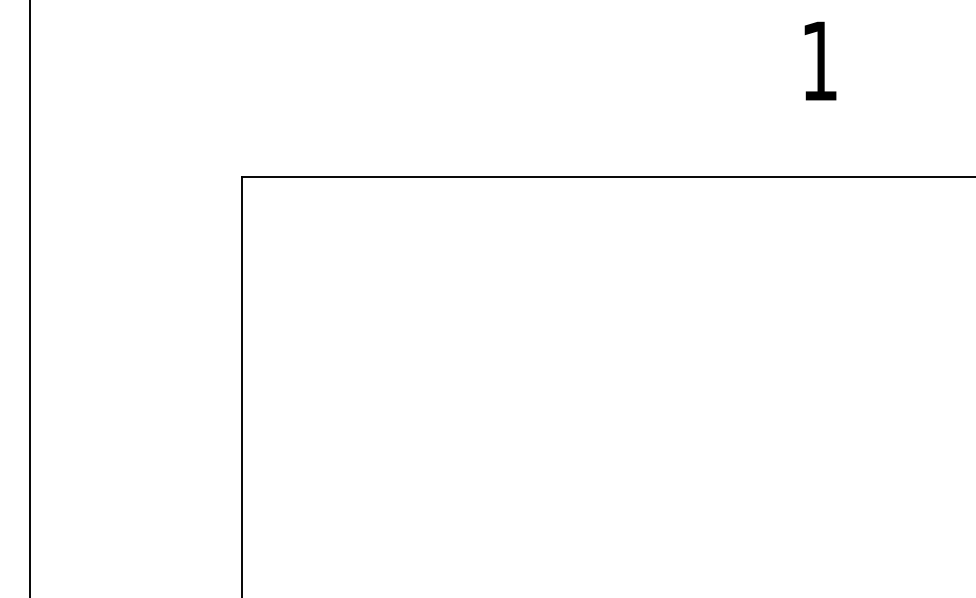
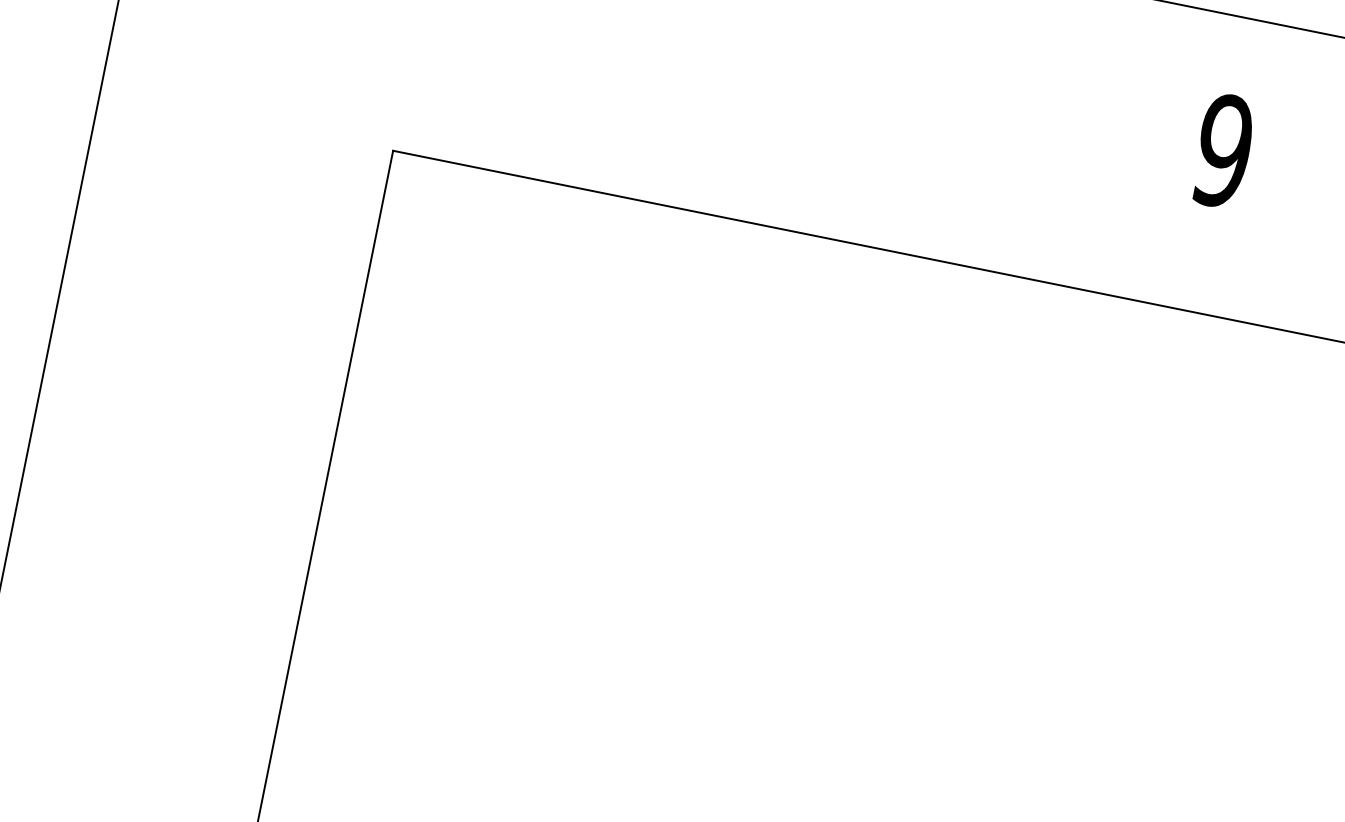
text: (819, 60) -> (1223, 150), 1 -> 9

